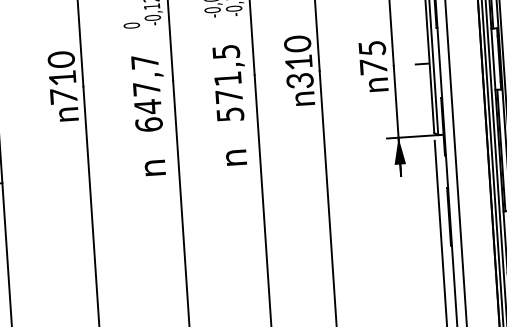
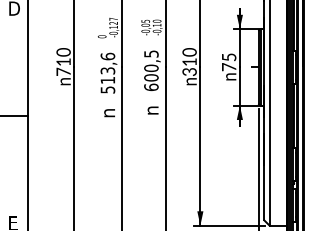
text: (146, 92) -> (107, 72), 647,7 -> 513,6
text: (229, 95) -> (151, 77), 571,5 -> 600,5

